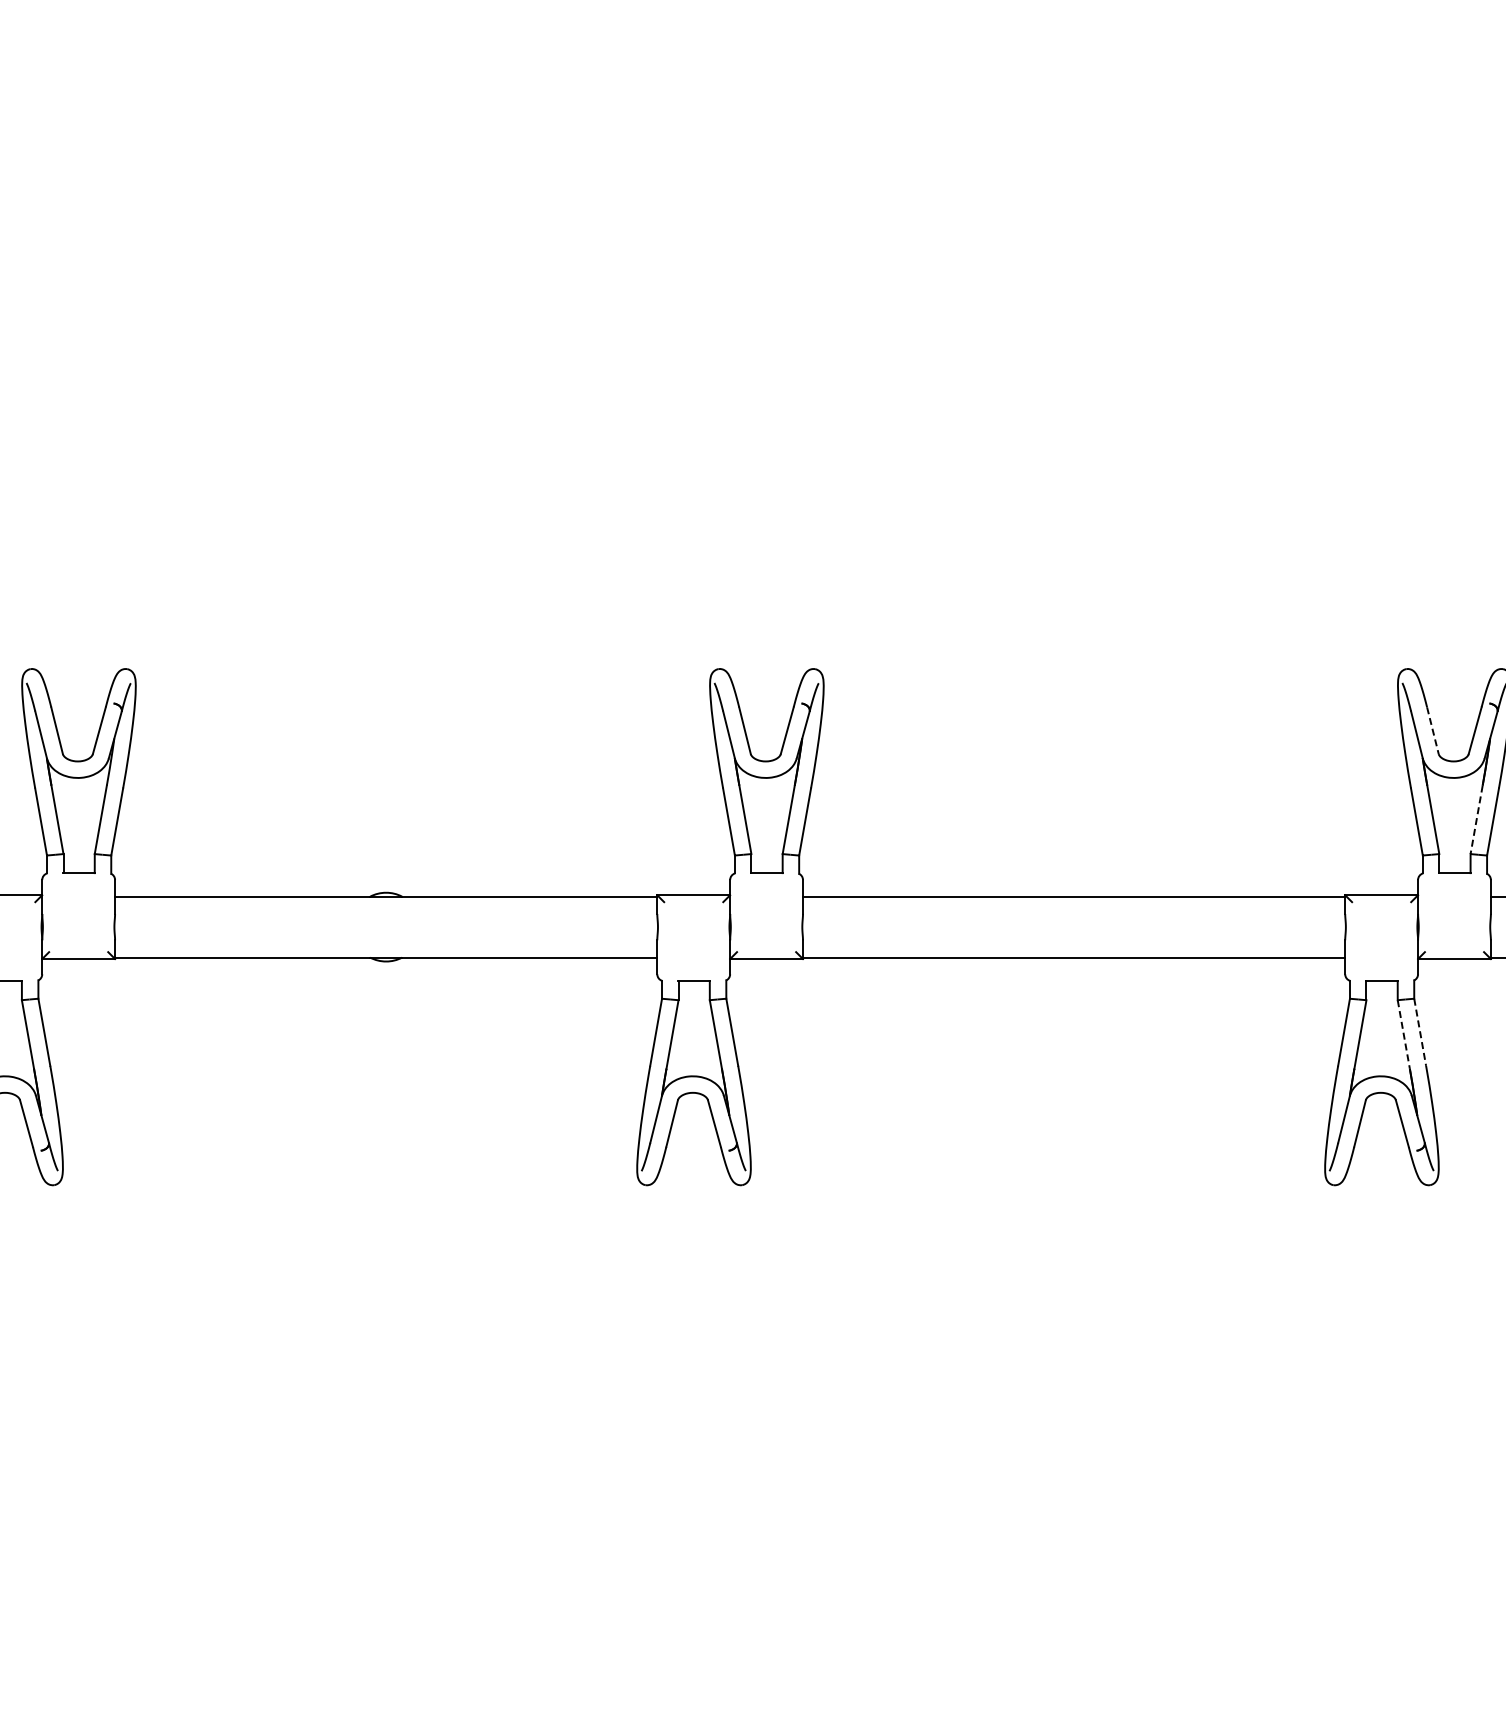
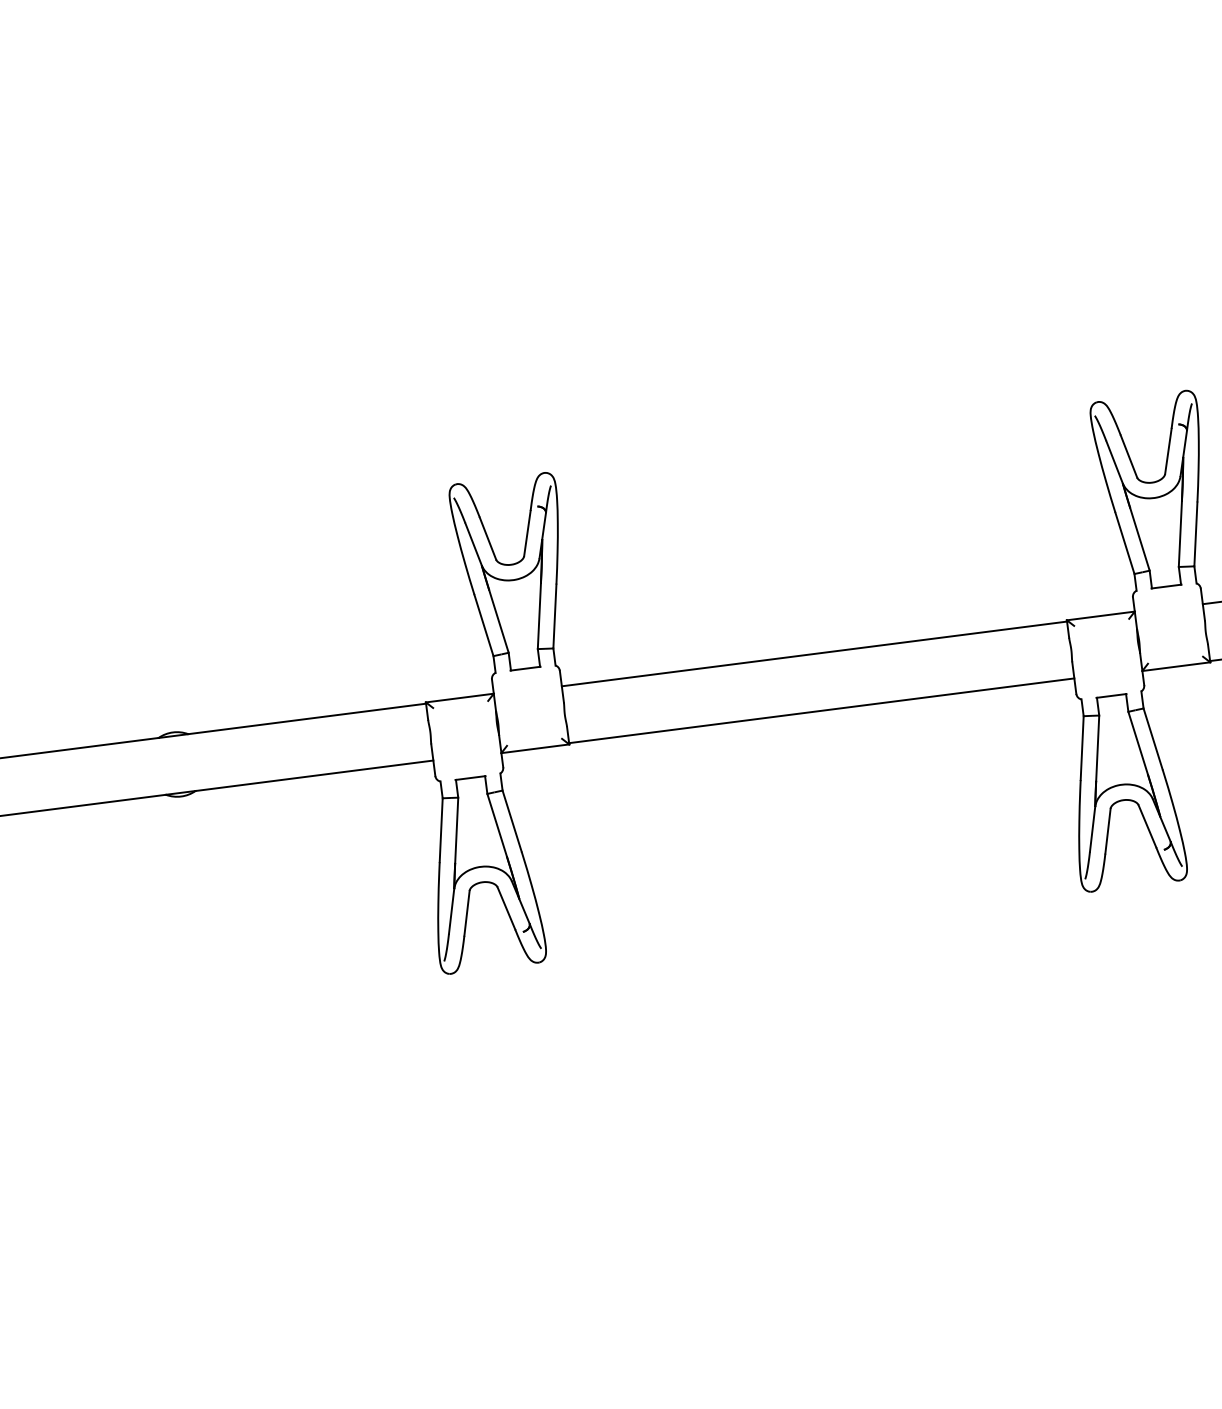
line: (1433, 731) -> (1129, 457), dashed -> solid
line: (1476, 819) -> (1180, 534), dashed -> solid
line: (1420, 1032) -> (1153, 739), dashed -> solid
line: (1403, 1034) -> (1137, 743), dashed -> solid

